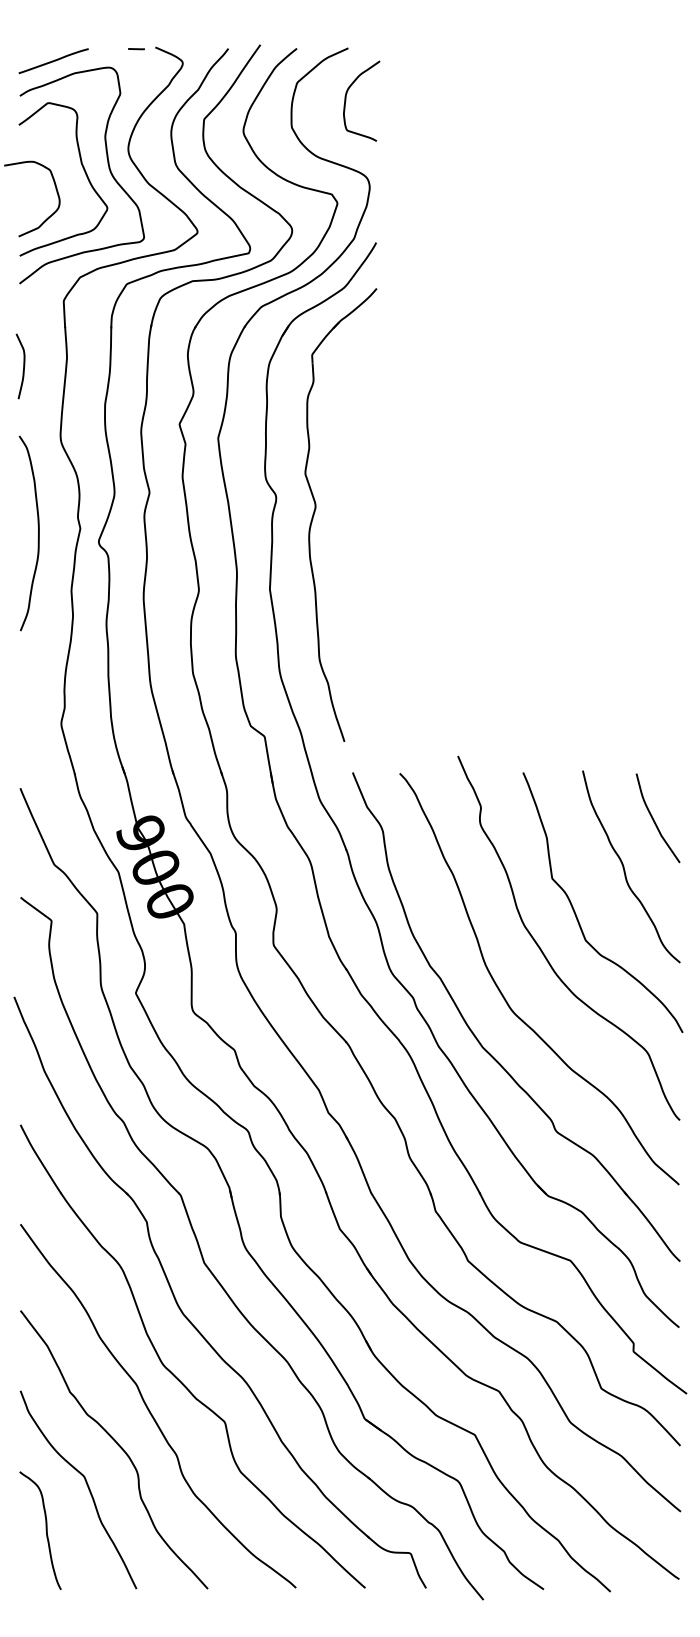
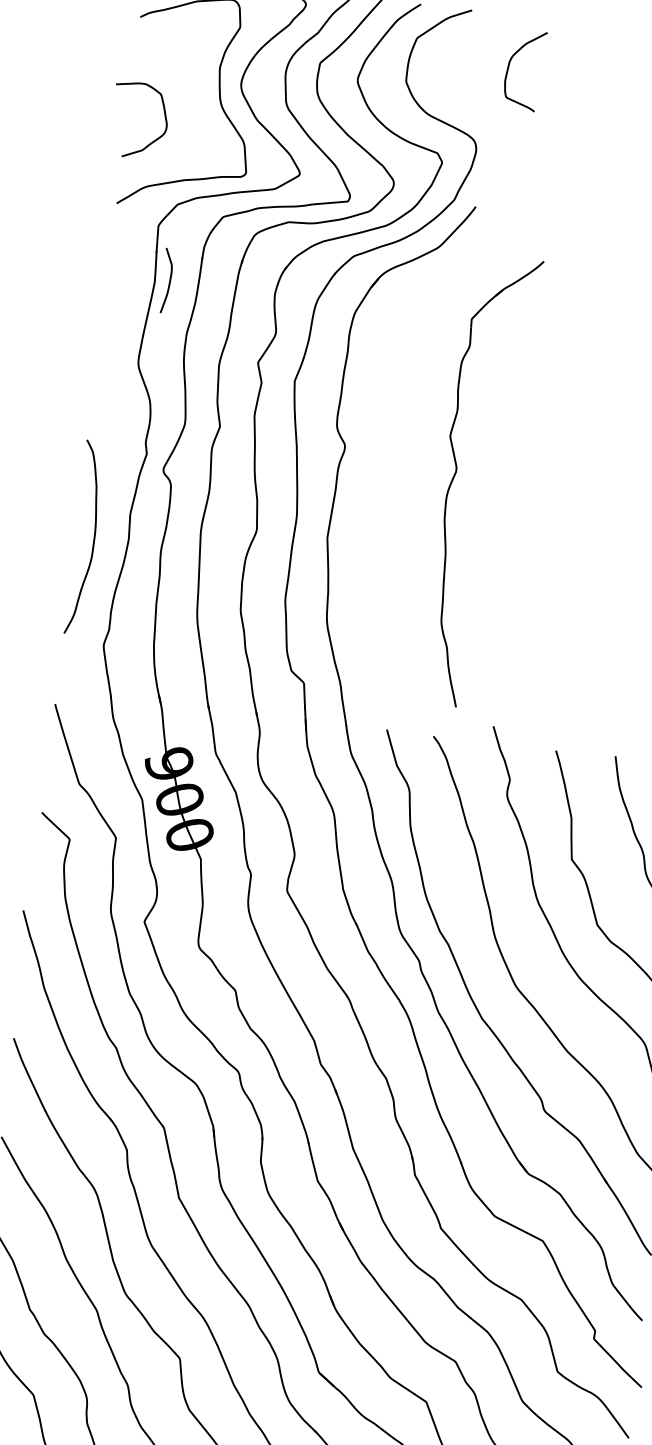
curve: (346, 100) -> (509, 67), moved
curve: (83, 170) -> (194, 98), removed
curve: (23, 366) -> (169, 281), moved
part: (316, 509) -> (456, 473), moved
curve: (38, 533) -> (94, 538), moved

